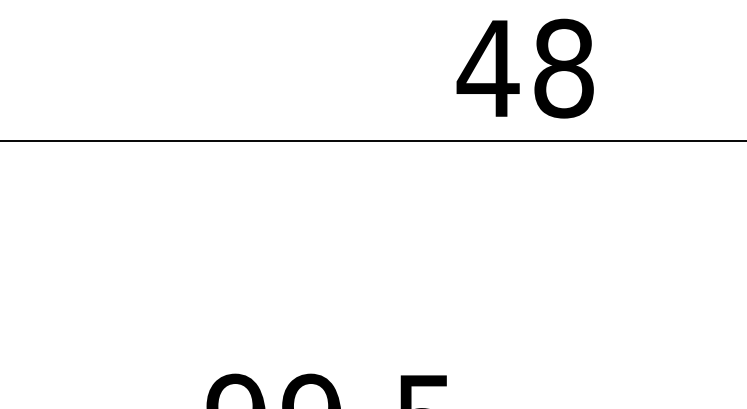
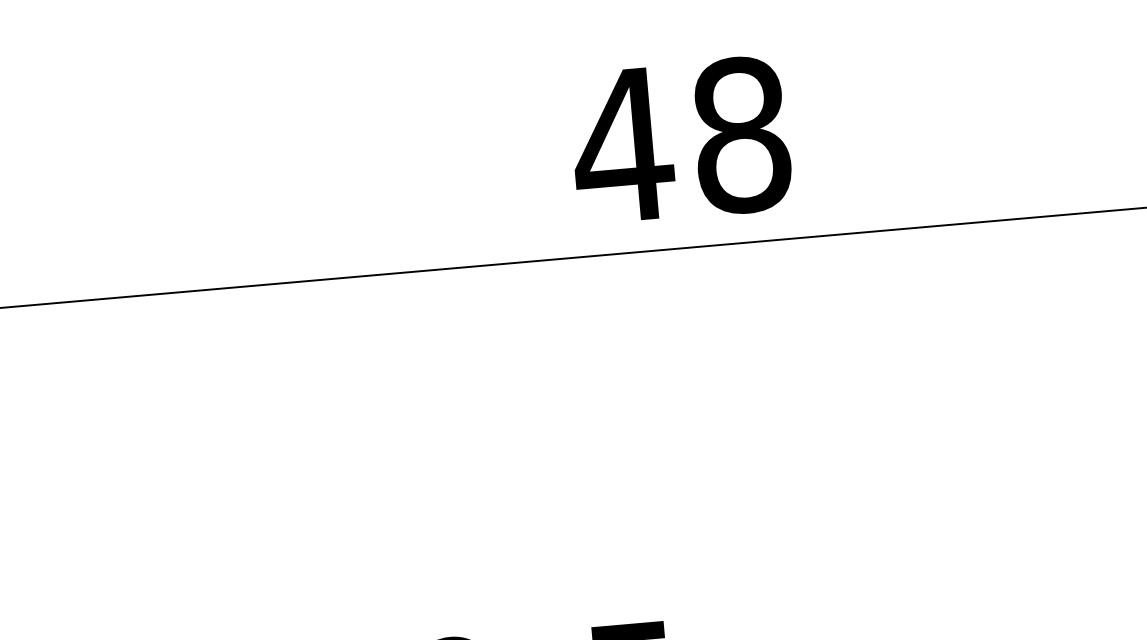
text: (524, 68) -> (679, 140), moved

